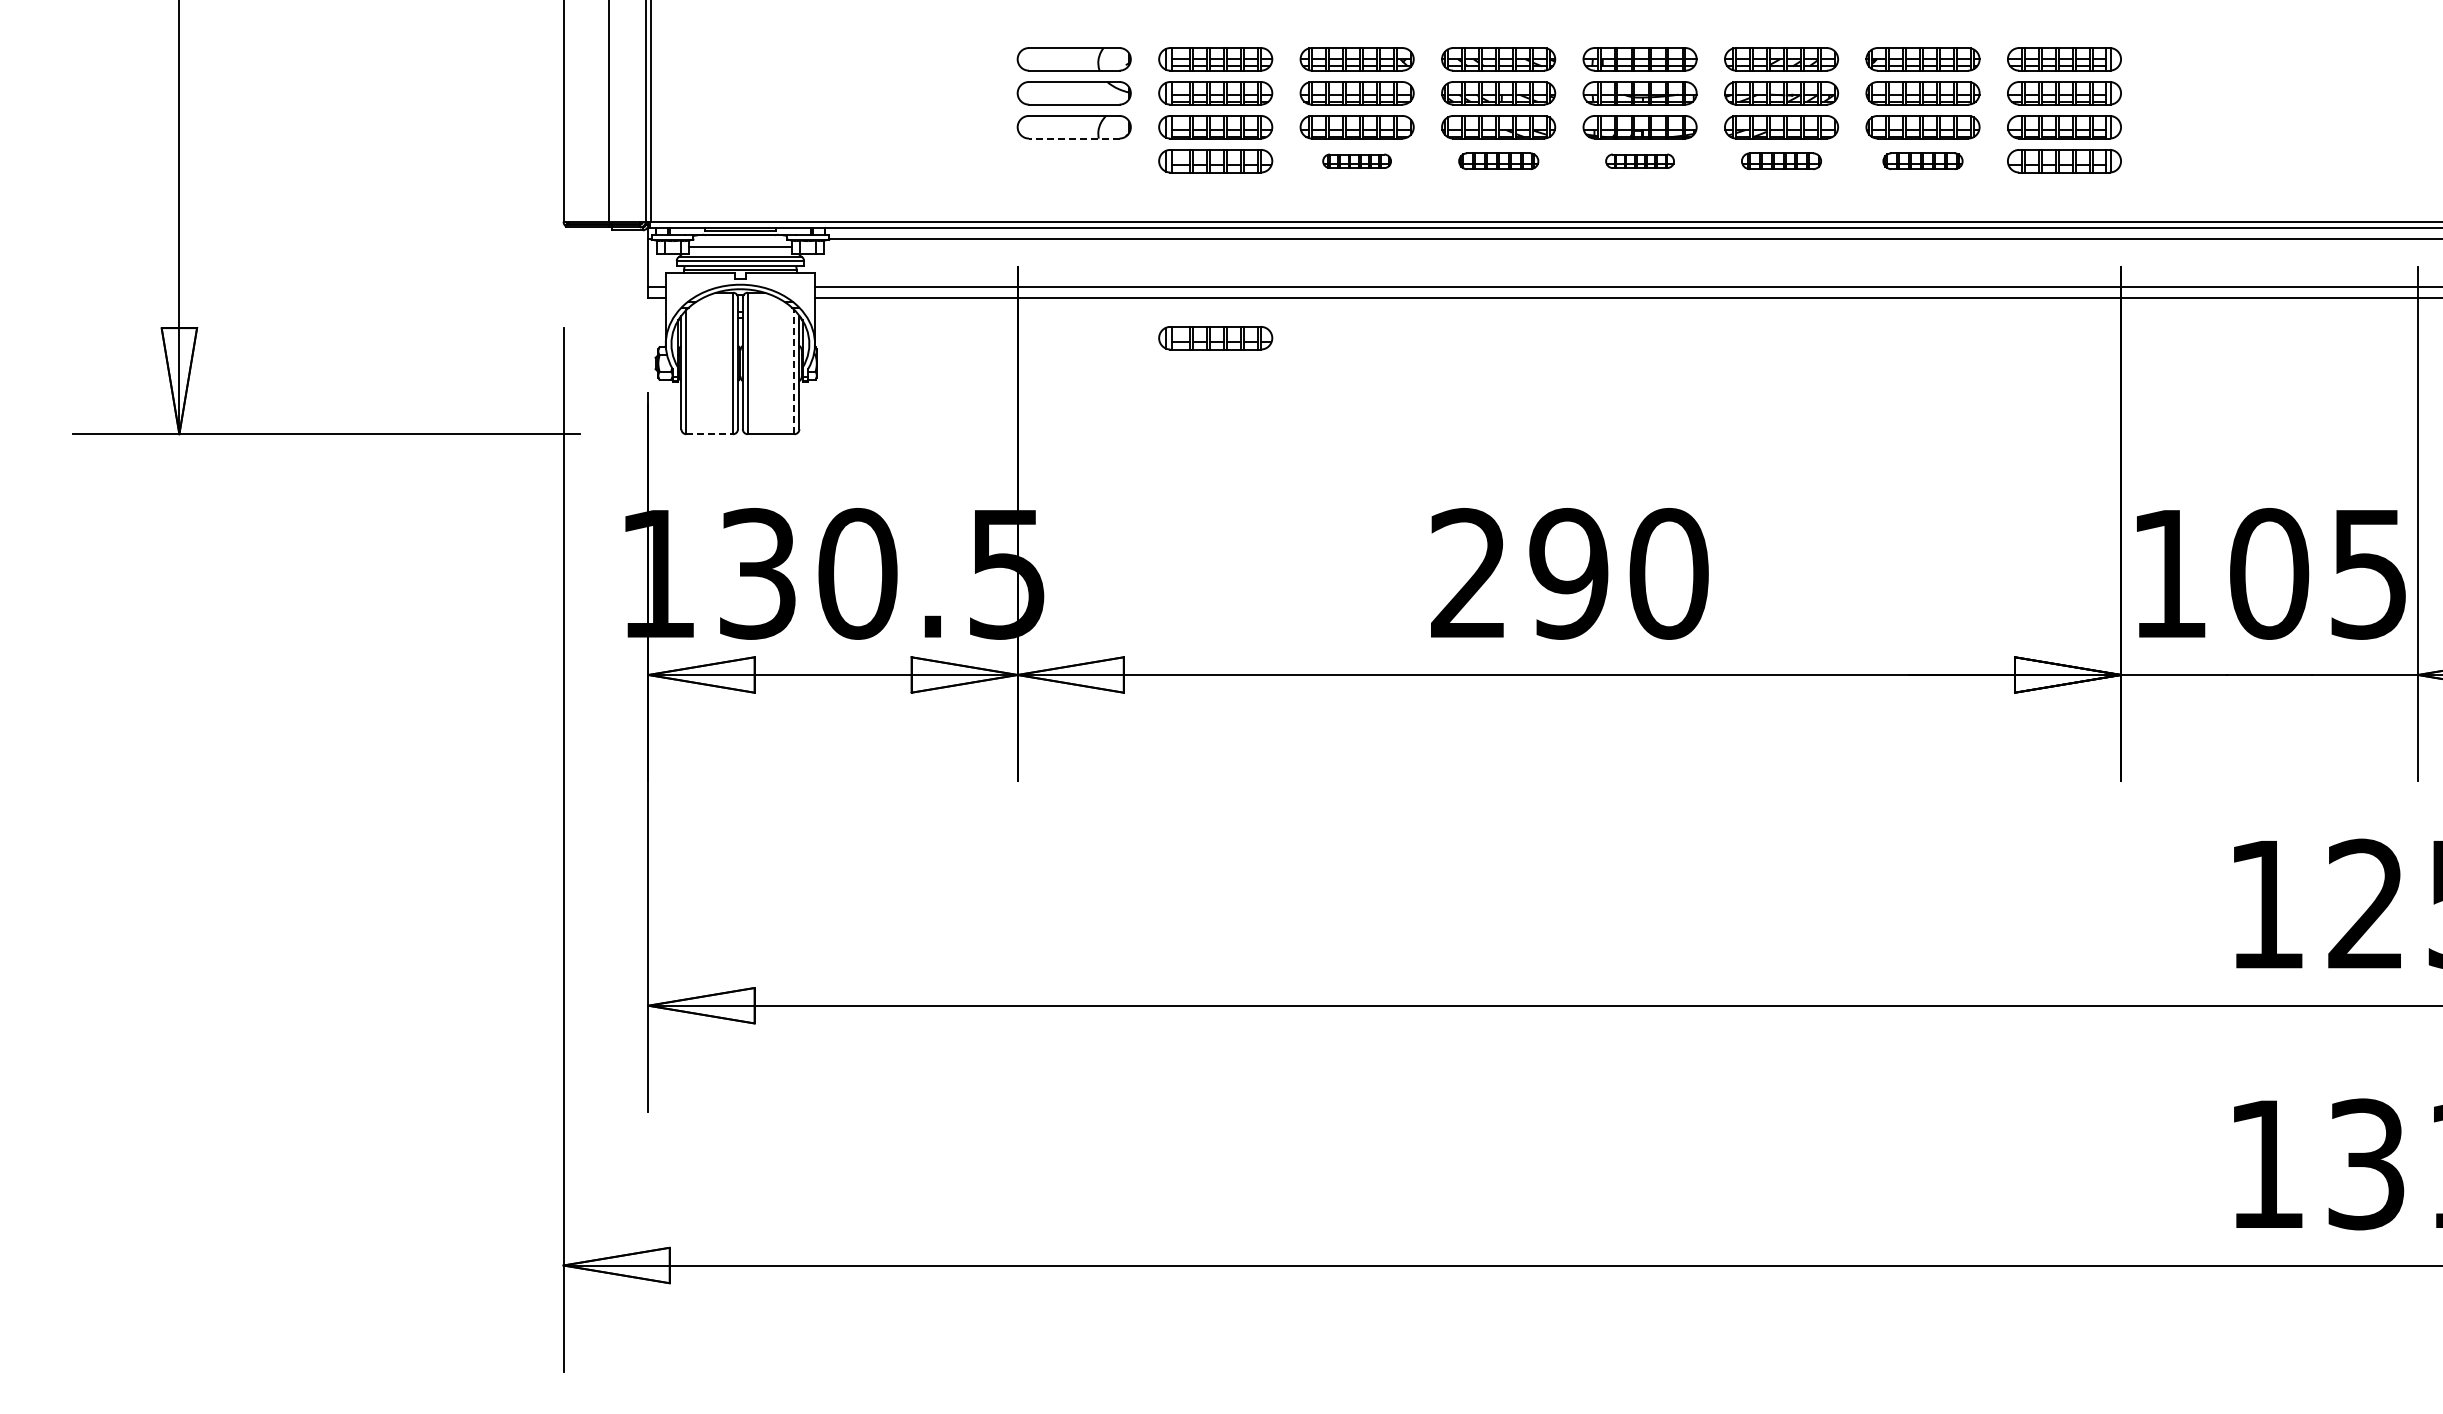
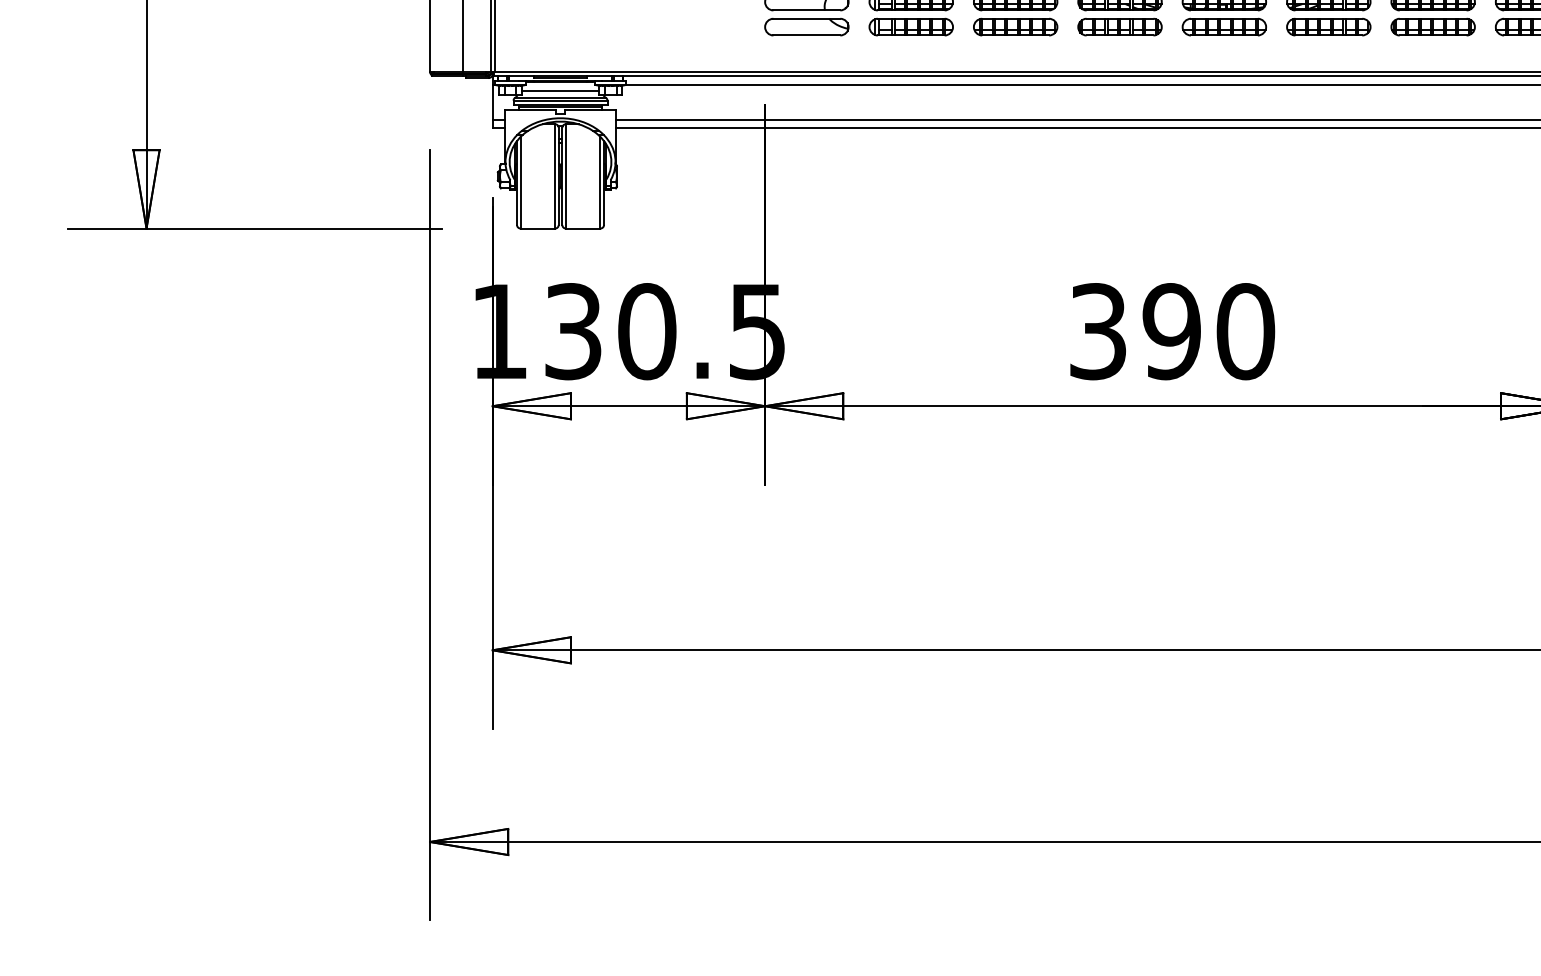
line: (1073, 138) -> (806, 10), dashed -> solid
part: (1073, 161) -> (806, 27), added
part: (1356, 161) -> (1015, 27), size x1.67
part: (1498, 161) -> (1119, 27), size x1.43
part: (1639, 161) -> (1223, 27), size x1.67
part: (1781, 161) -> (1328, 27), size x1.43
part: (1922, 161) -> (1432, 27), size x1.43
part: (1215, 338) -> (911, 157), removed
line: (794, 371) -> (600, 182), dashed -> solid
line: (710, 434) -> (538, 228), dashed -> solid
text: (1468, 573) -> (1097, 331), 290 -> 390

